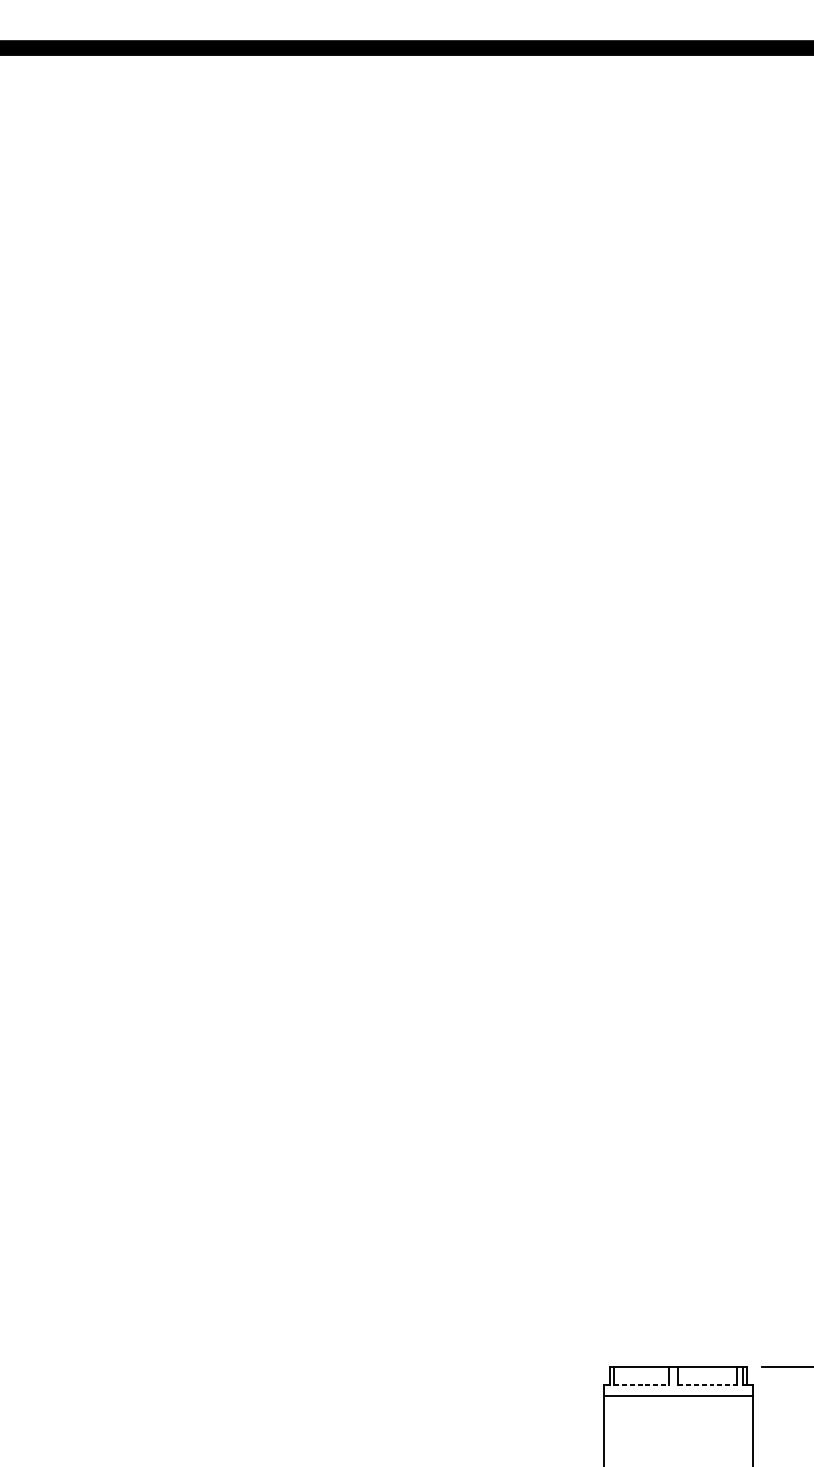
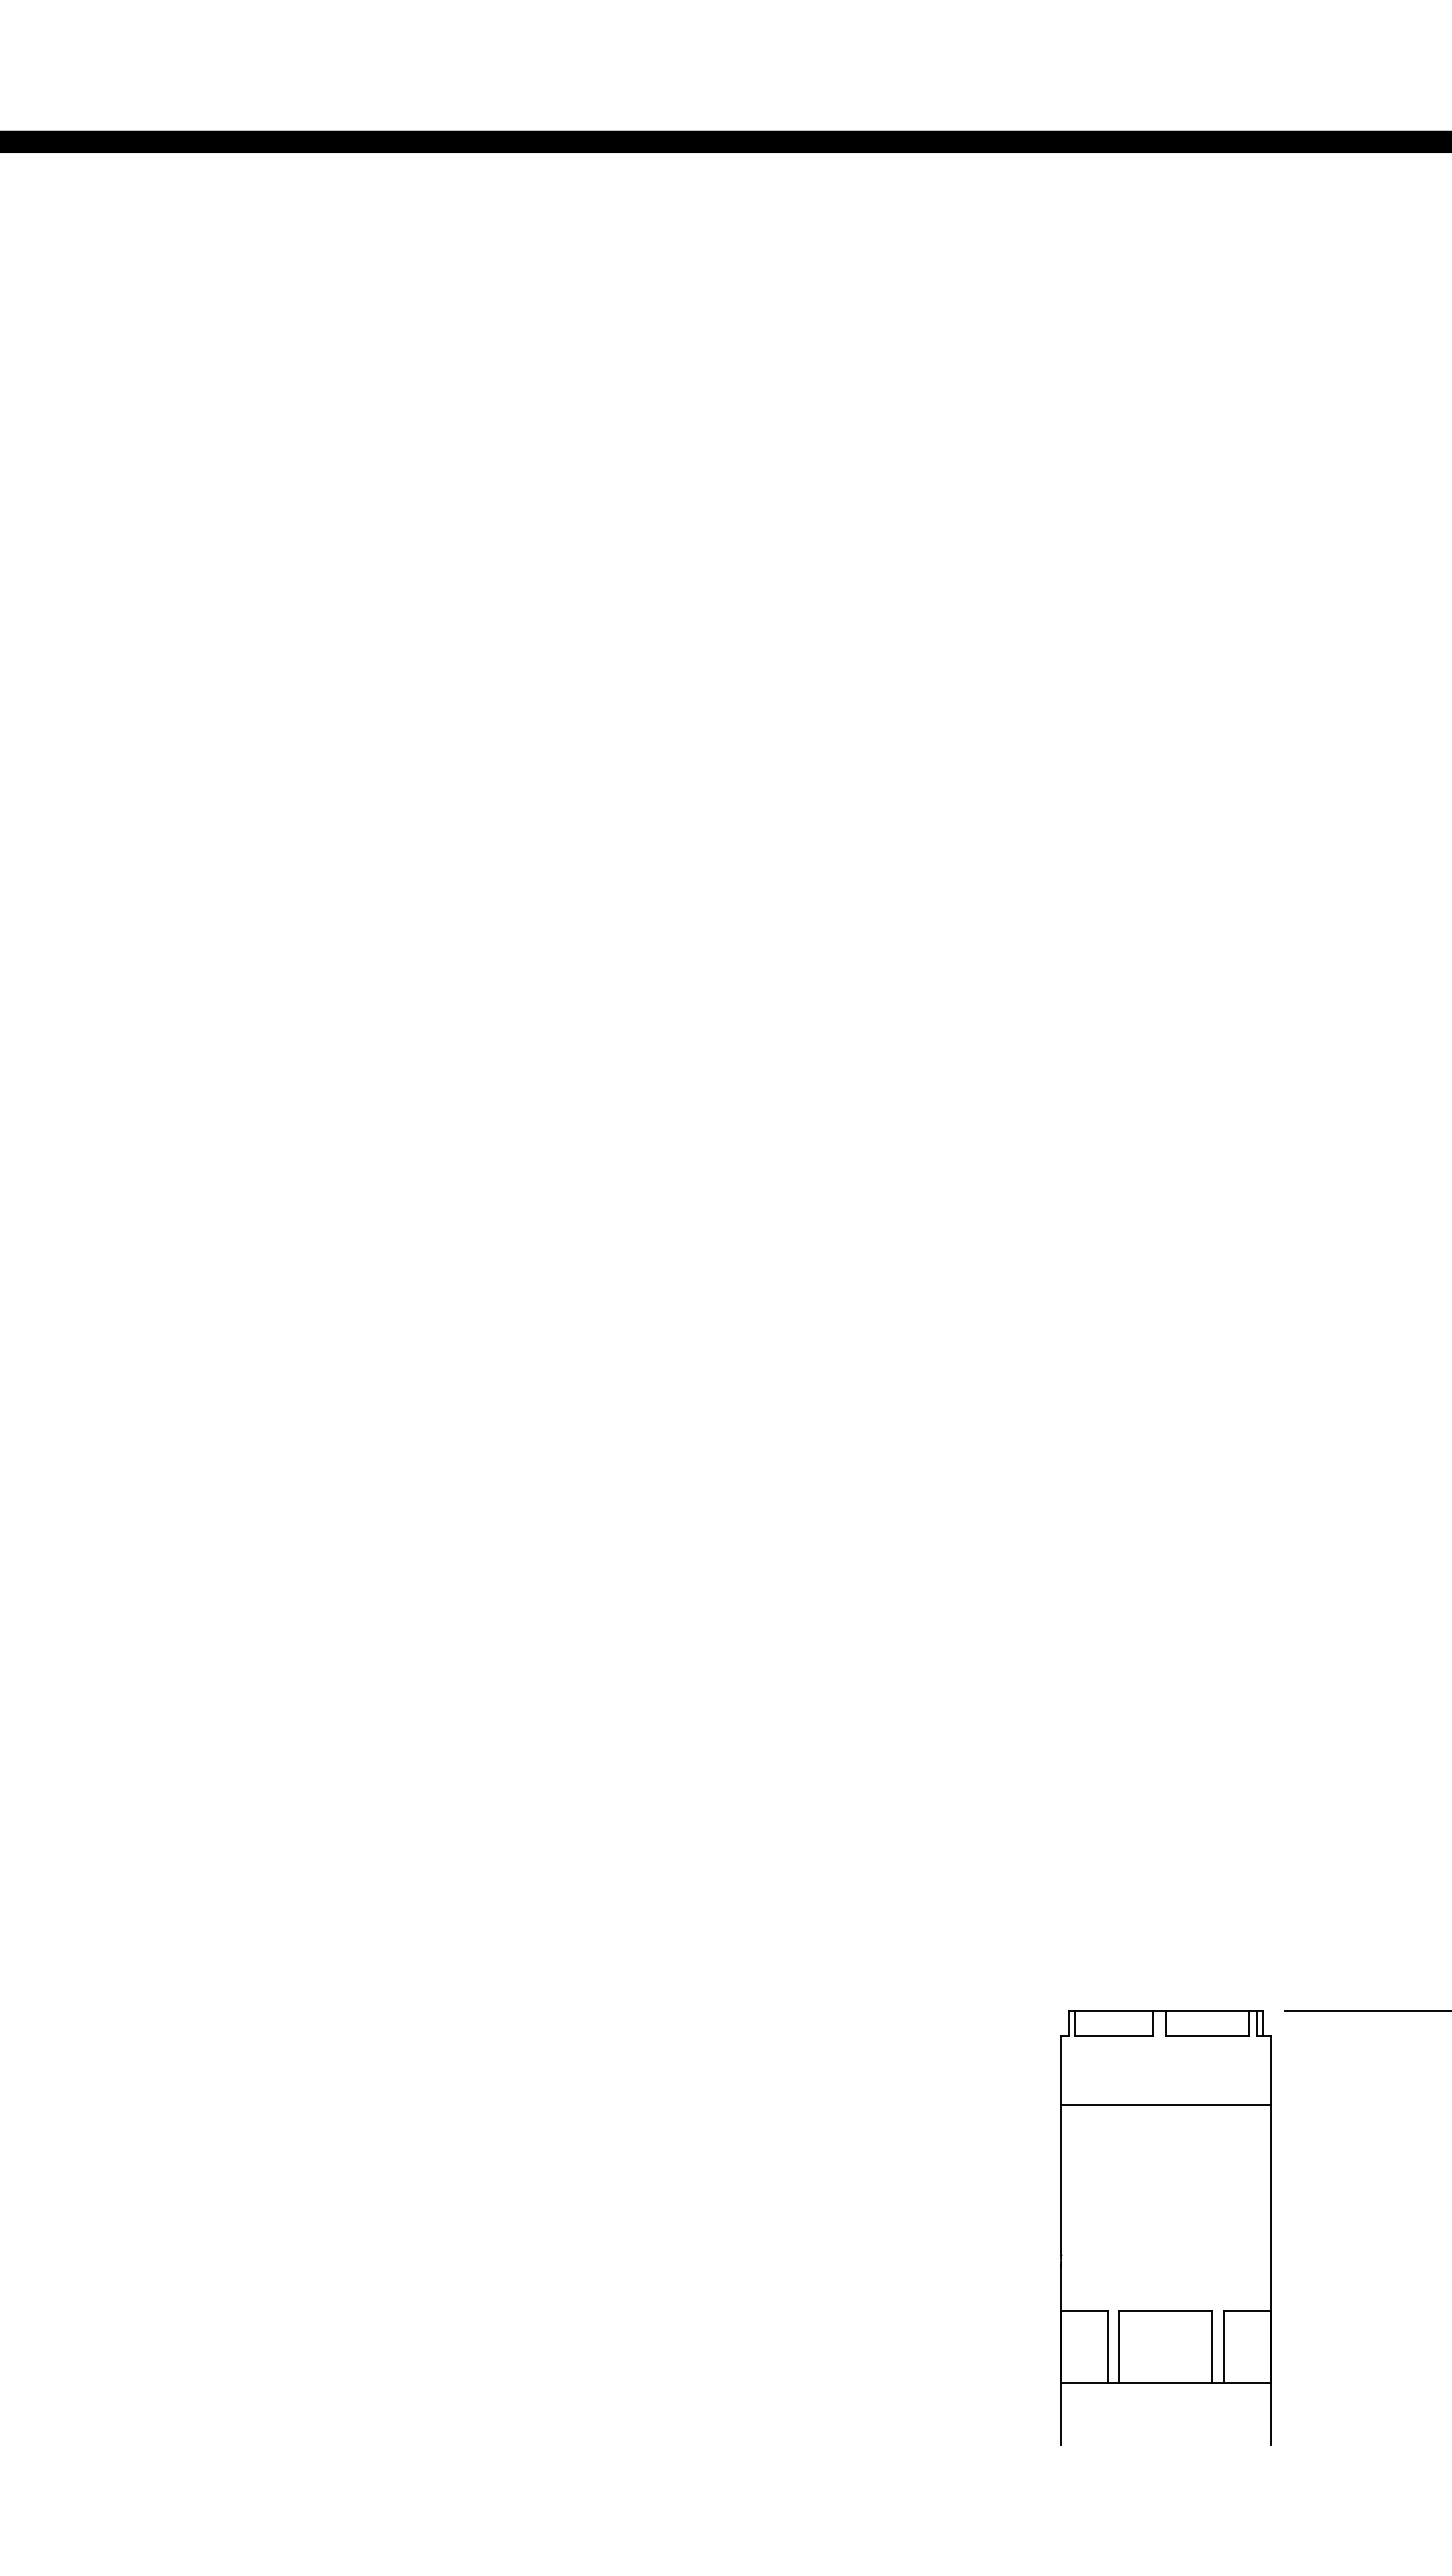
line: (641, 1385) -> (1113, 2036), dashed -> solid
line: (707, 1385) -> (1207, 2036), dashed -> solid
line: (678, 1395) -> (1166, 2104), moved

